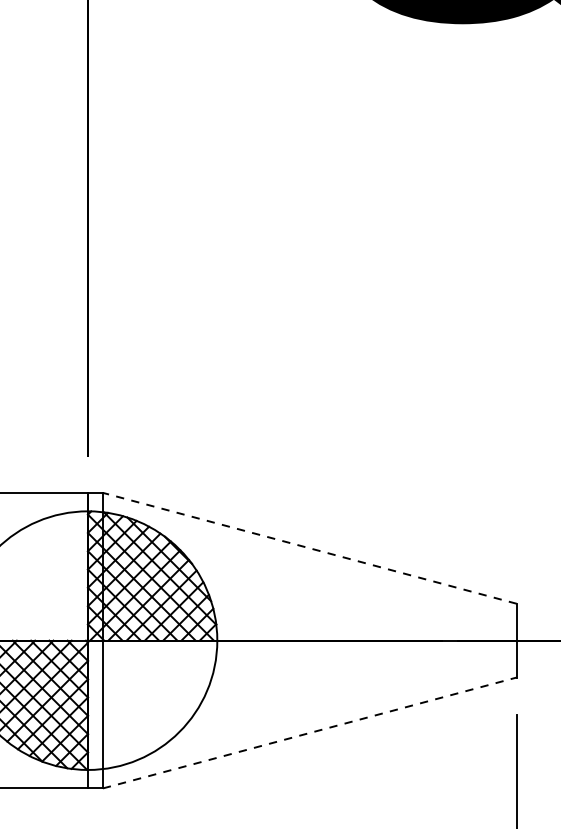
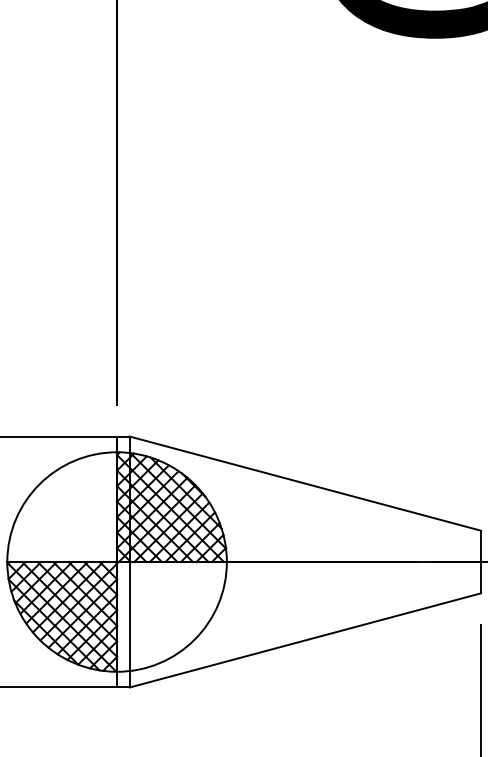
line: (309, 548) -> (305, 483), dashed -> solid
line: (309, 733) -> (305, 640), dashed -> solid

